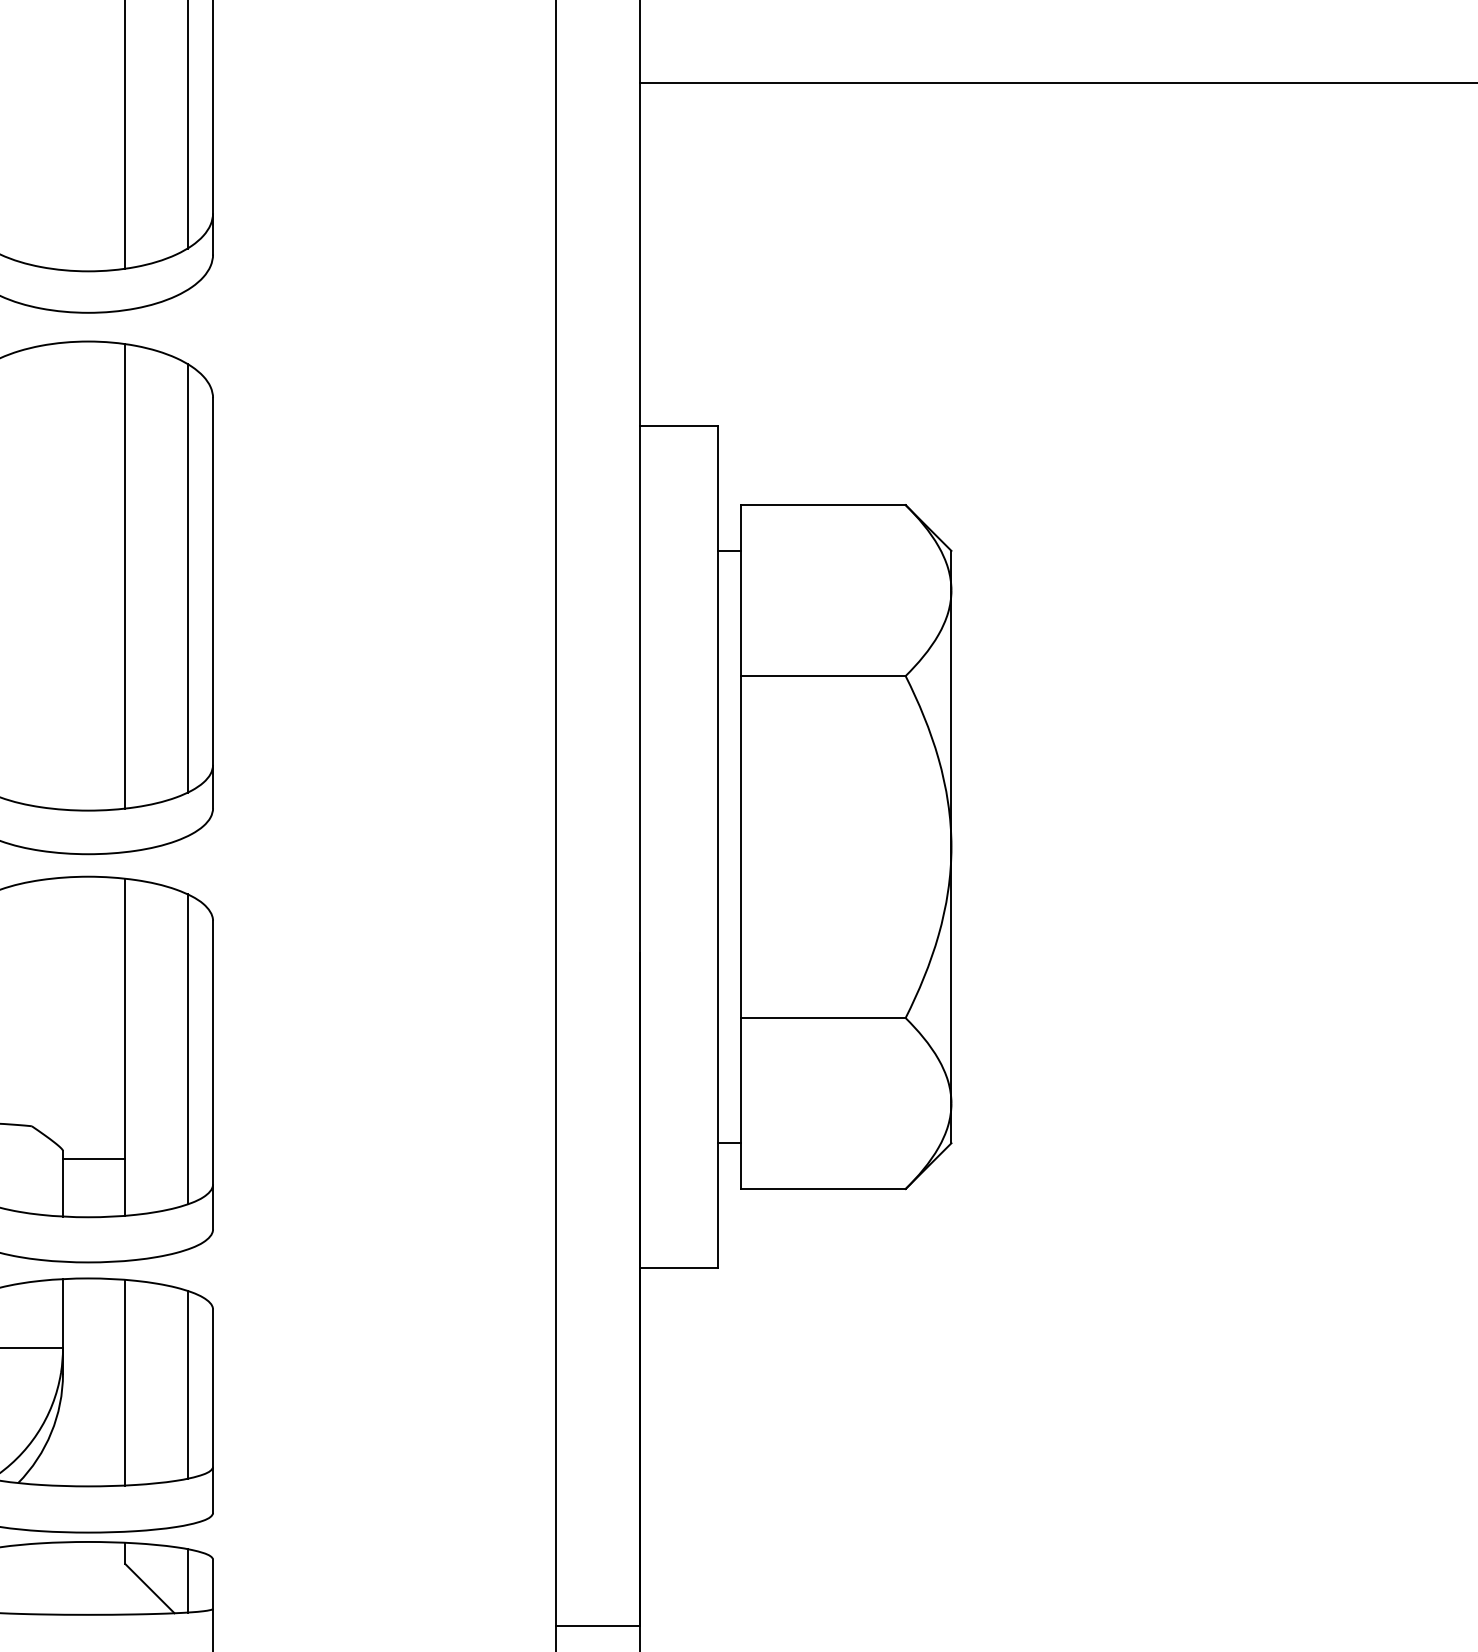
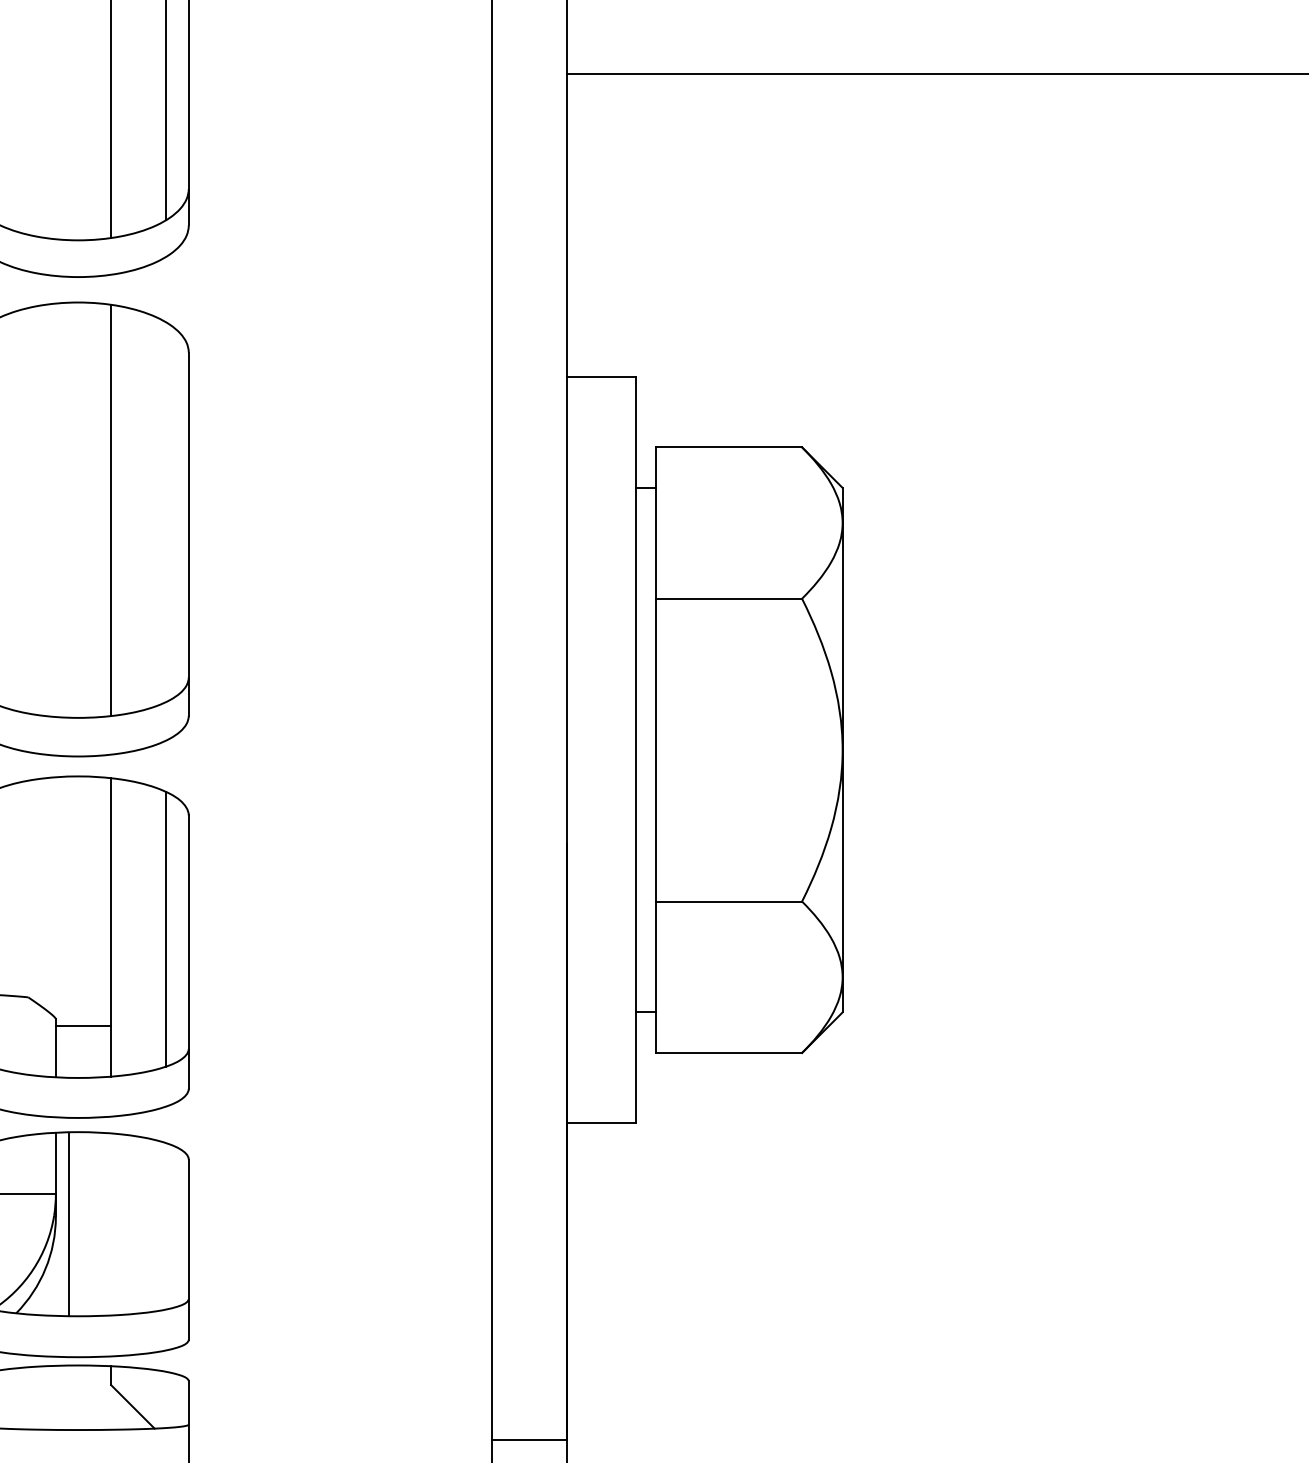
line: (187, 578) -> (166, 512), removed
line: (125, 1382) -> (69, 1224), moved
line: (187, 1385) -> (166, 1226), removed
line: (187, 1580) -> (166, 1399), removed

